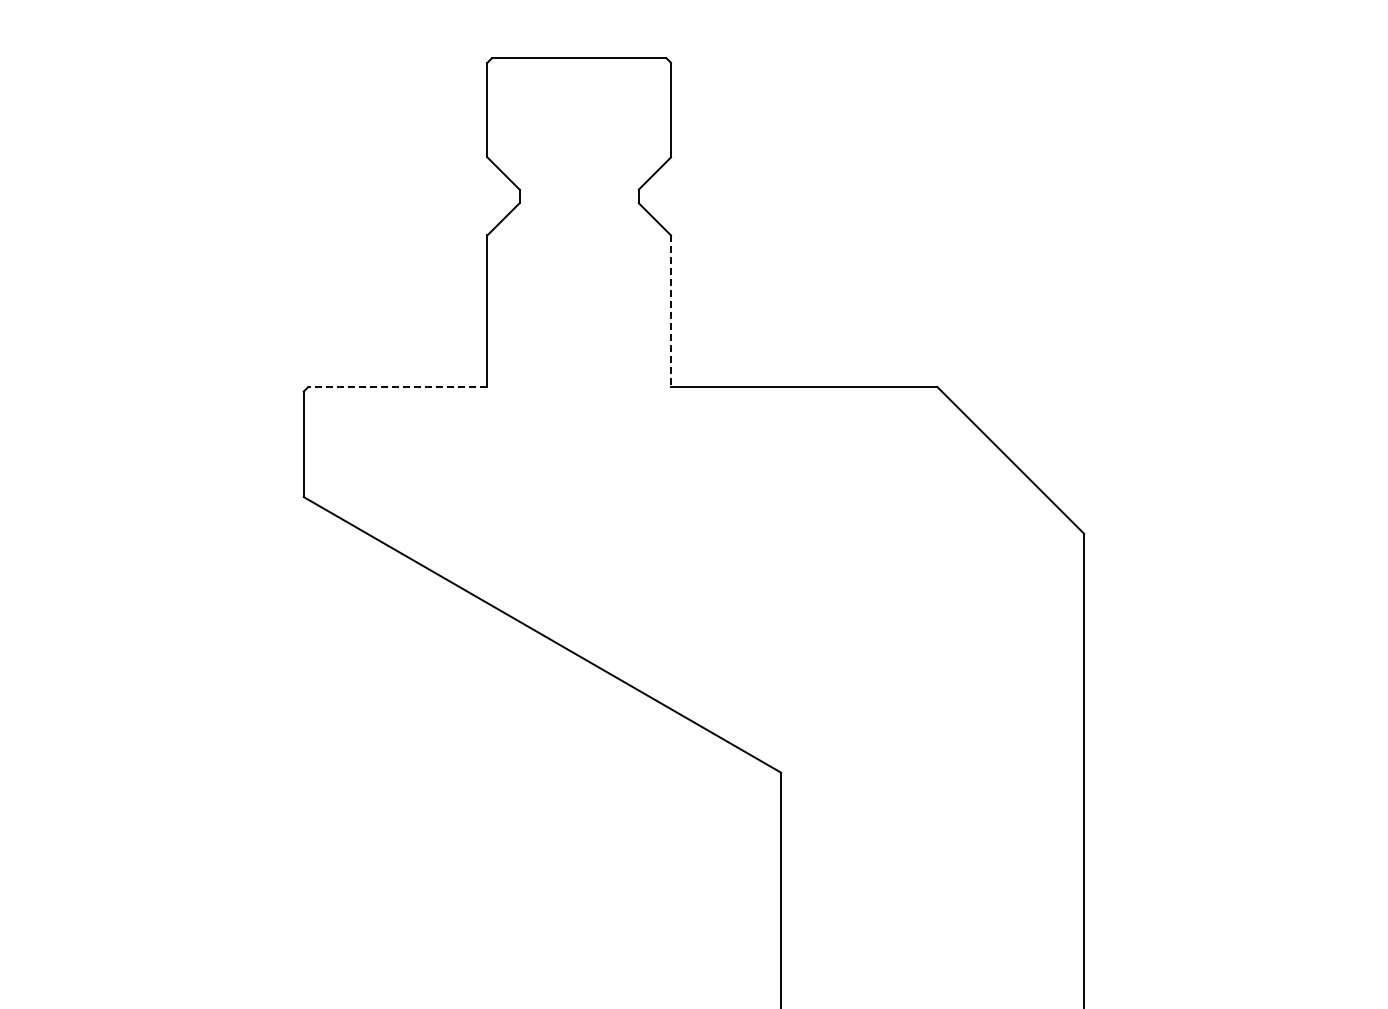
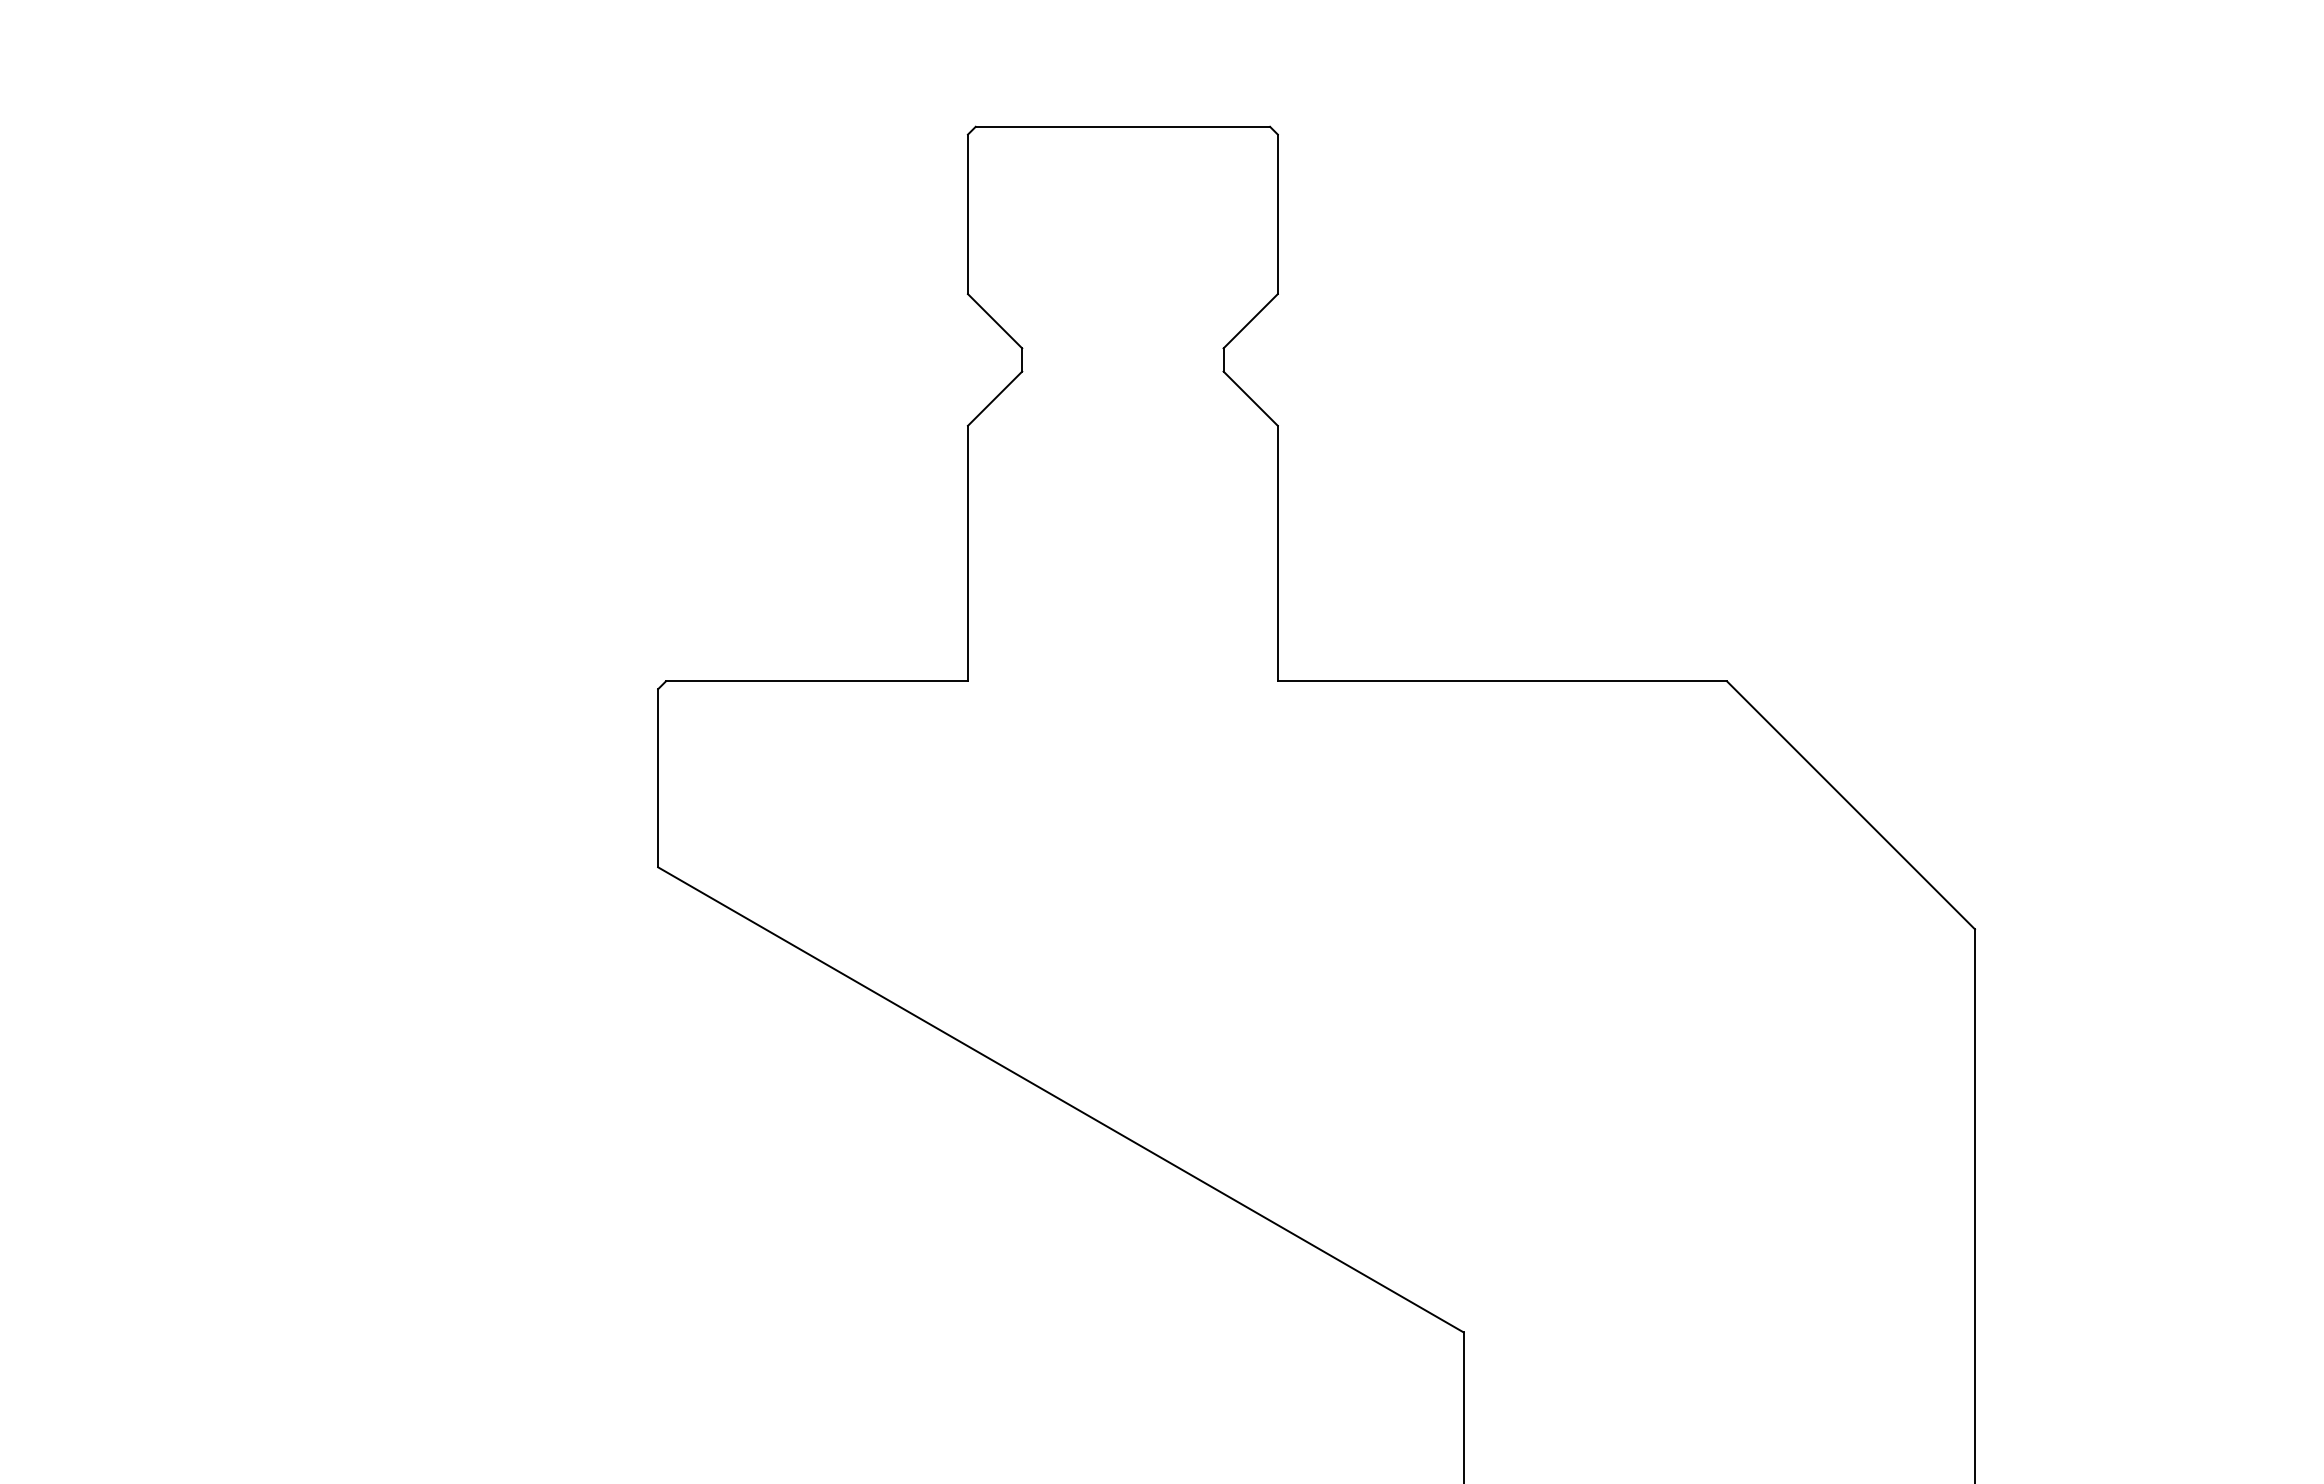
line: (671, 311) -> (1278, 554), dashed -> solid
line: (397, 386) -> (816, 680), dashed -> solid

